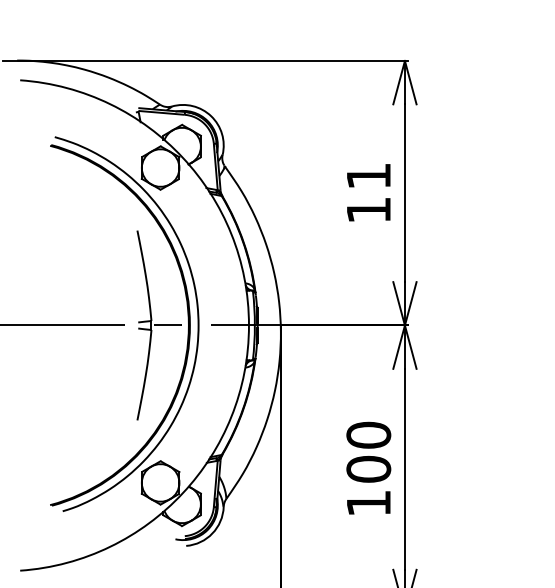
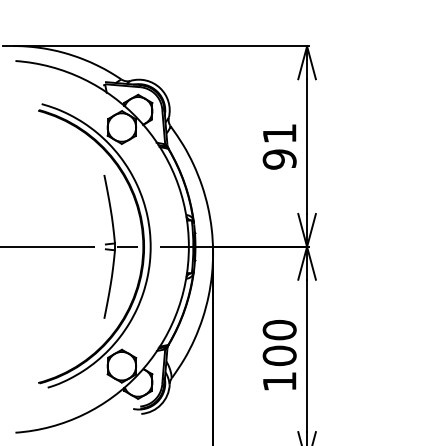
text: (368, 210) -> (279, 159), 11 -> 91

